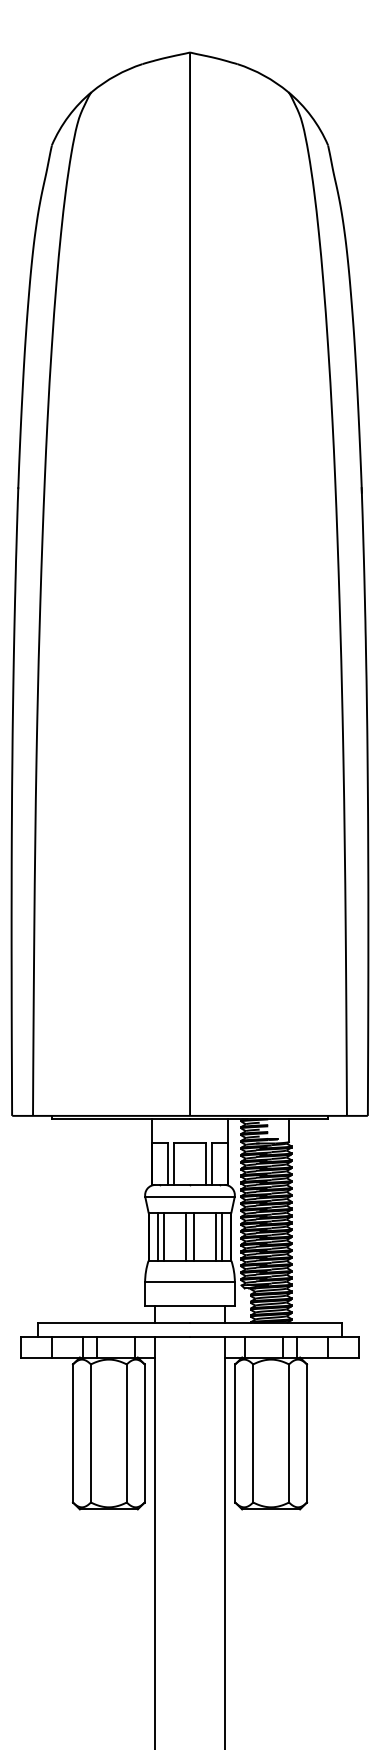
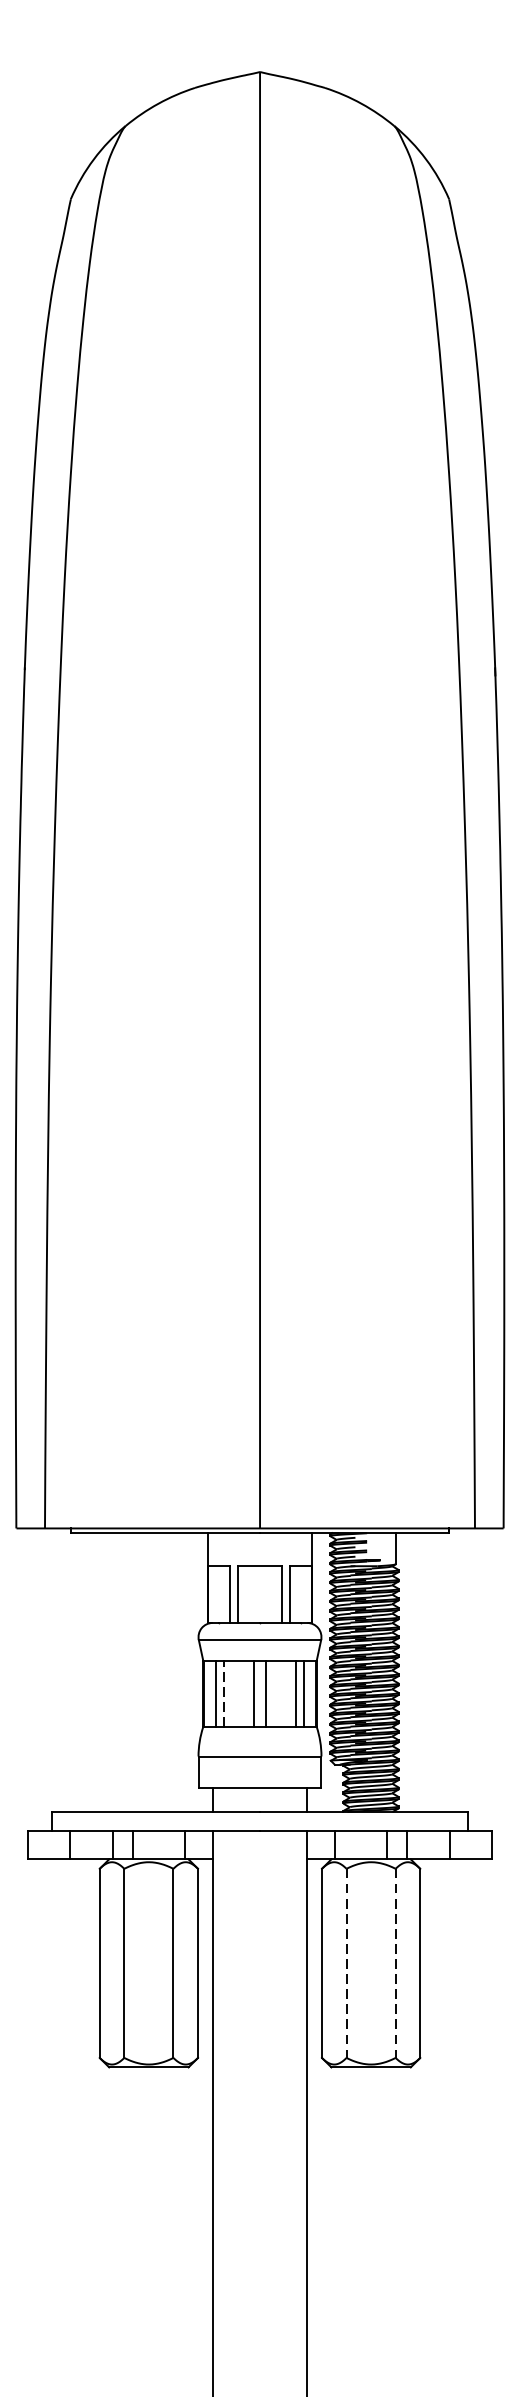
line: (163, 1236) -> (223, 1693), solid -> dashed
line: (253, 1433) -> (346, 1963), solid -> dashed
line: (289, 1433) -> (396, 1963), solid -> dashed

